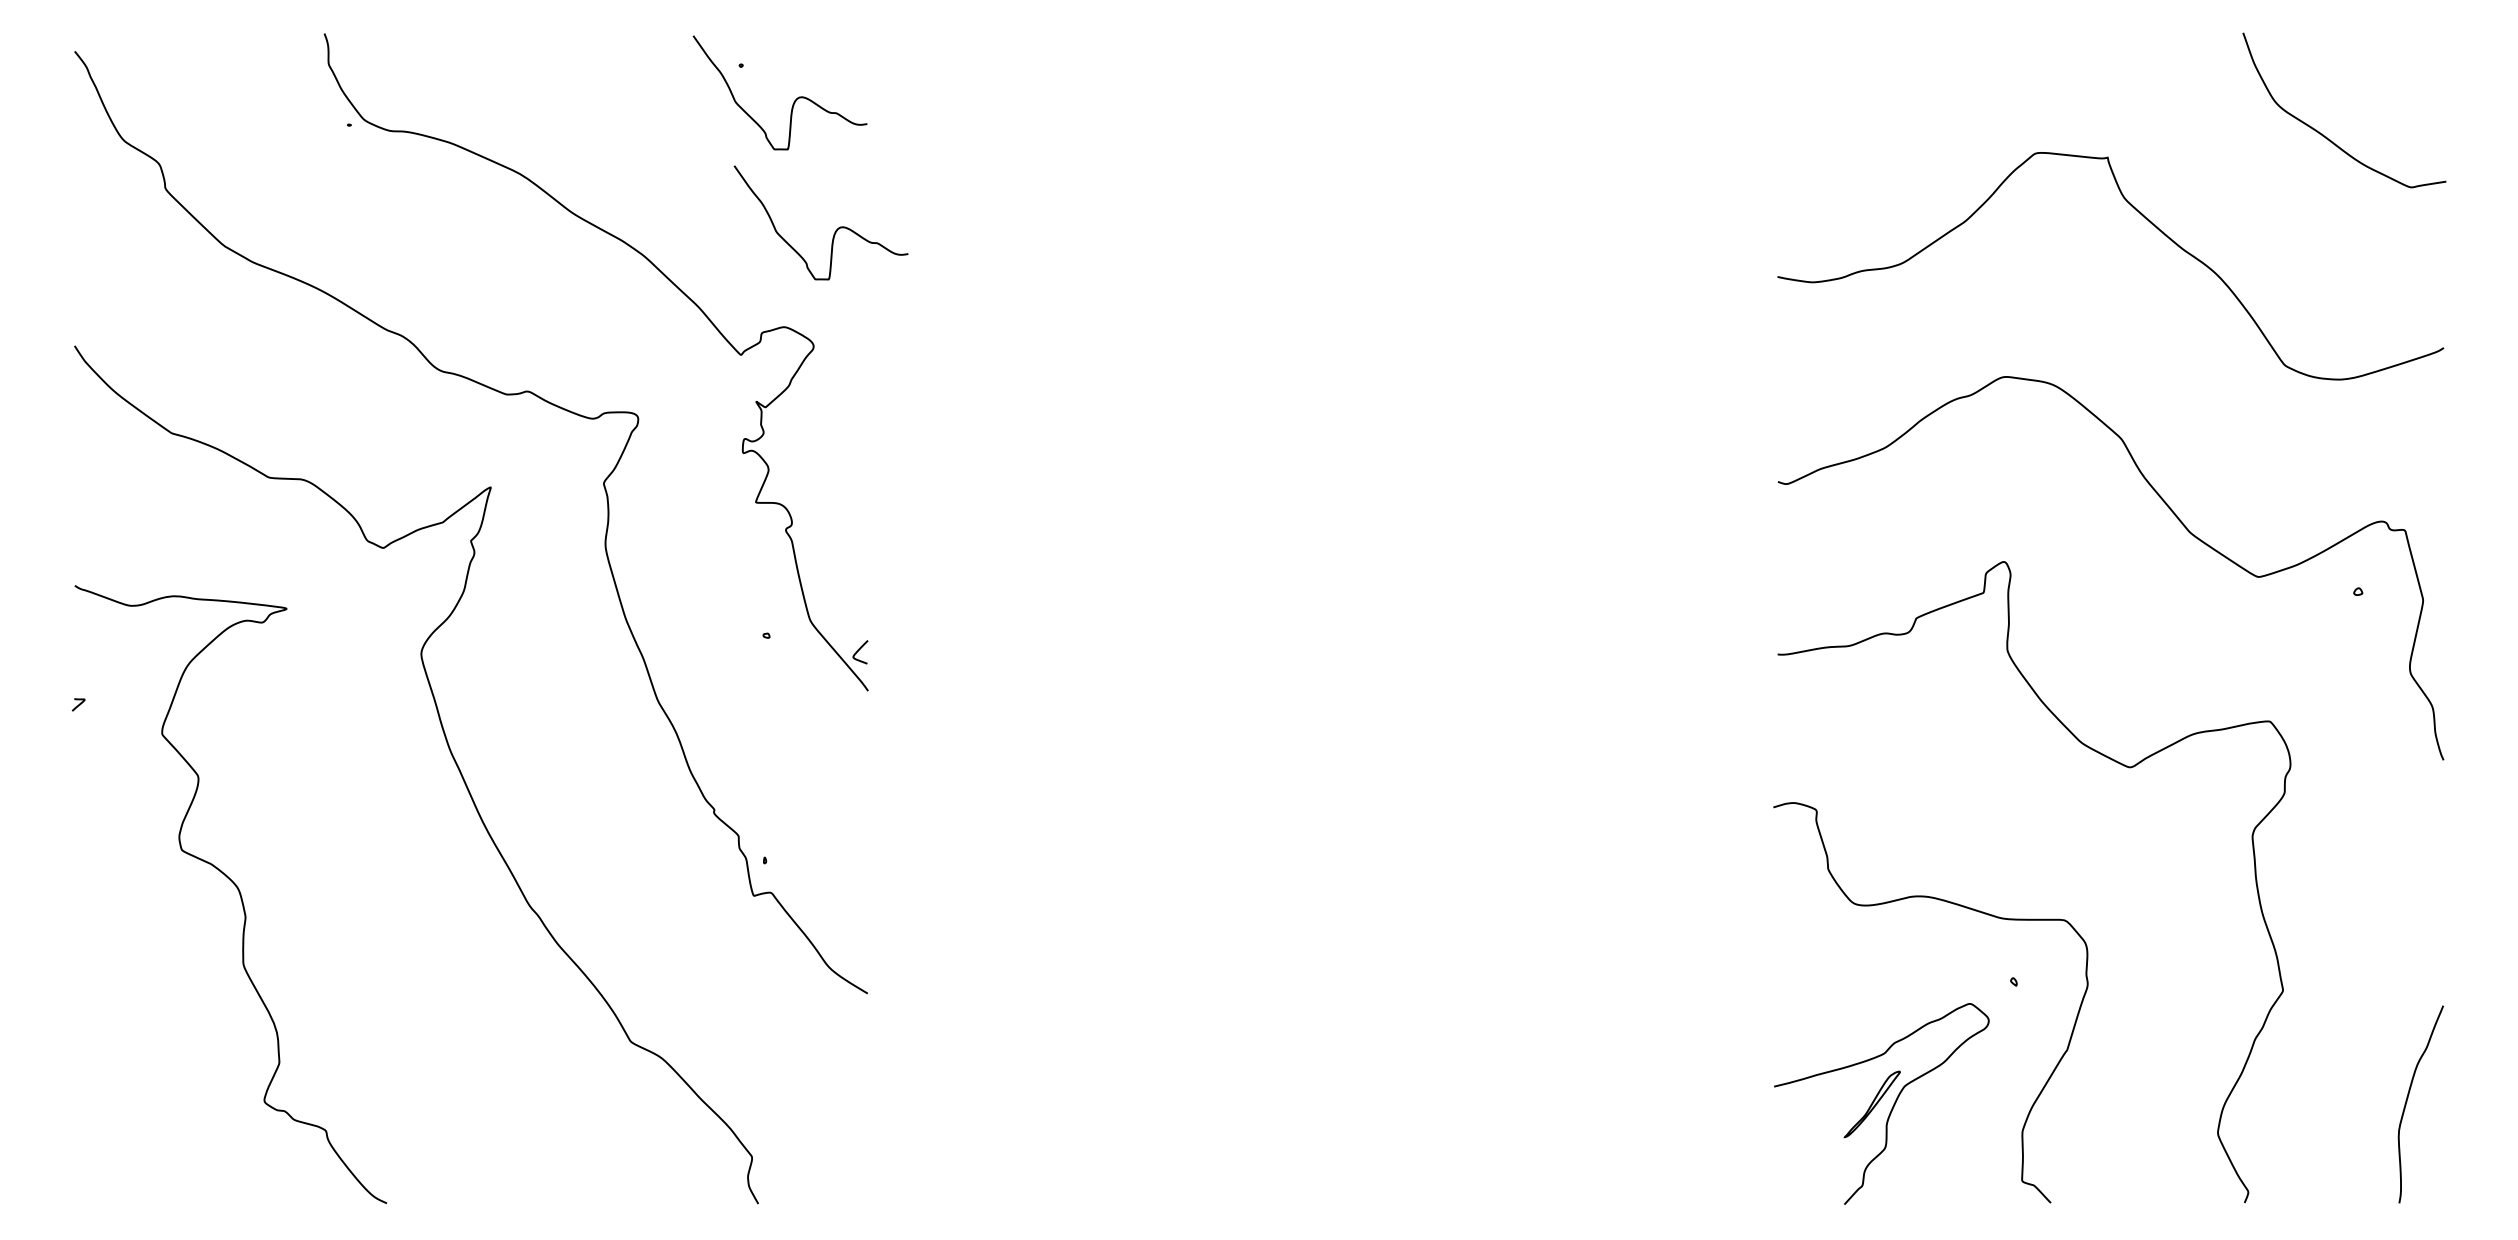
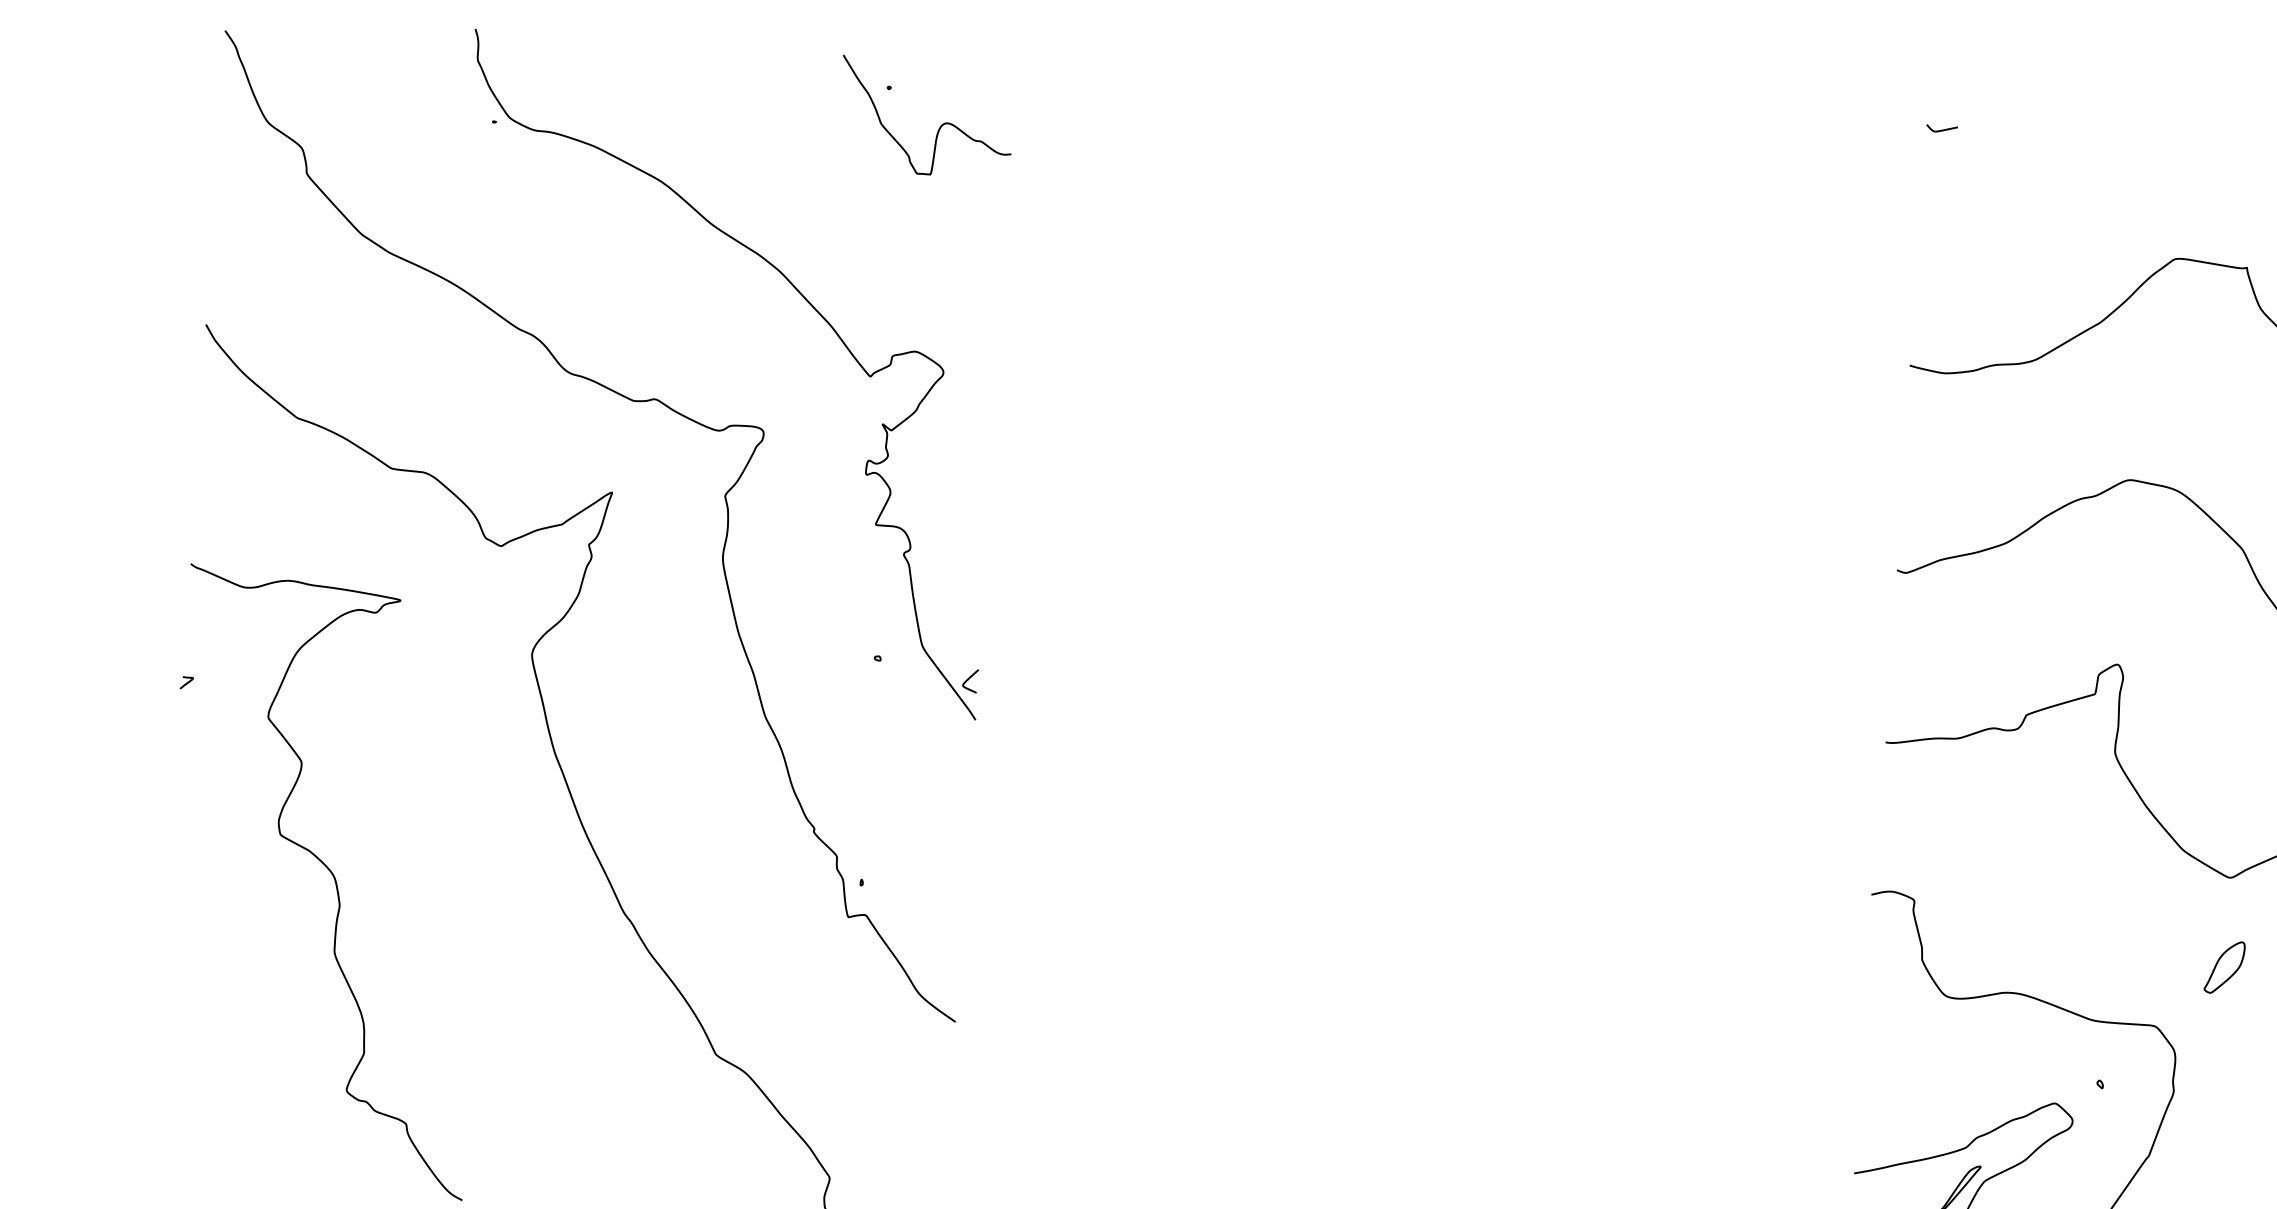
curve: (1794, 39) -> (1942, 129), added
curve: (835, 230) -> (972, 258), removed
part: (2130, 857) -> (2224, 967), added

